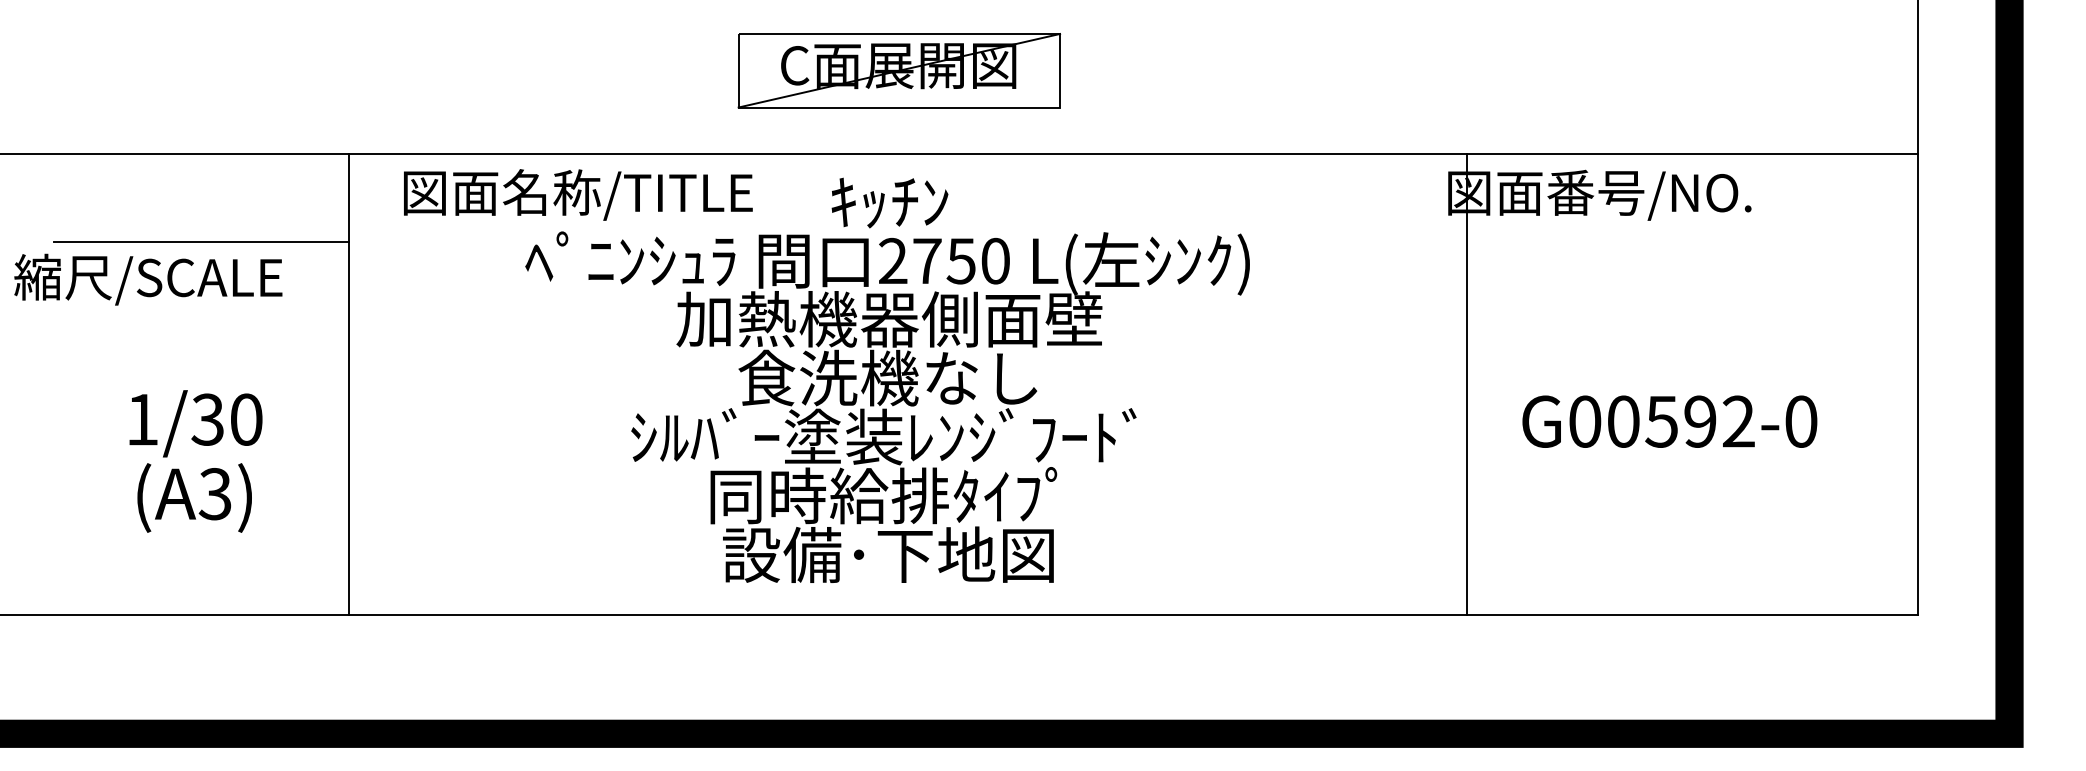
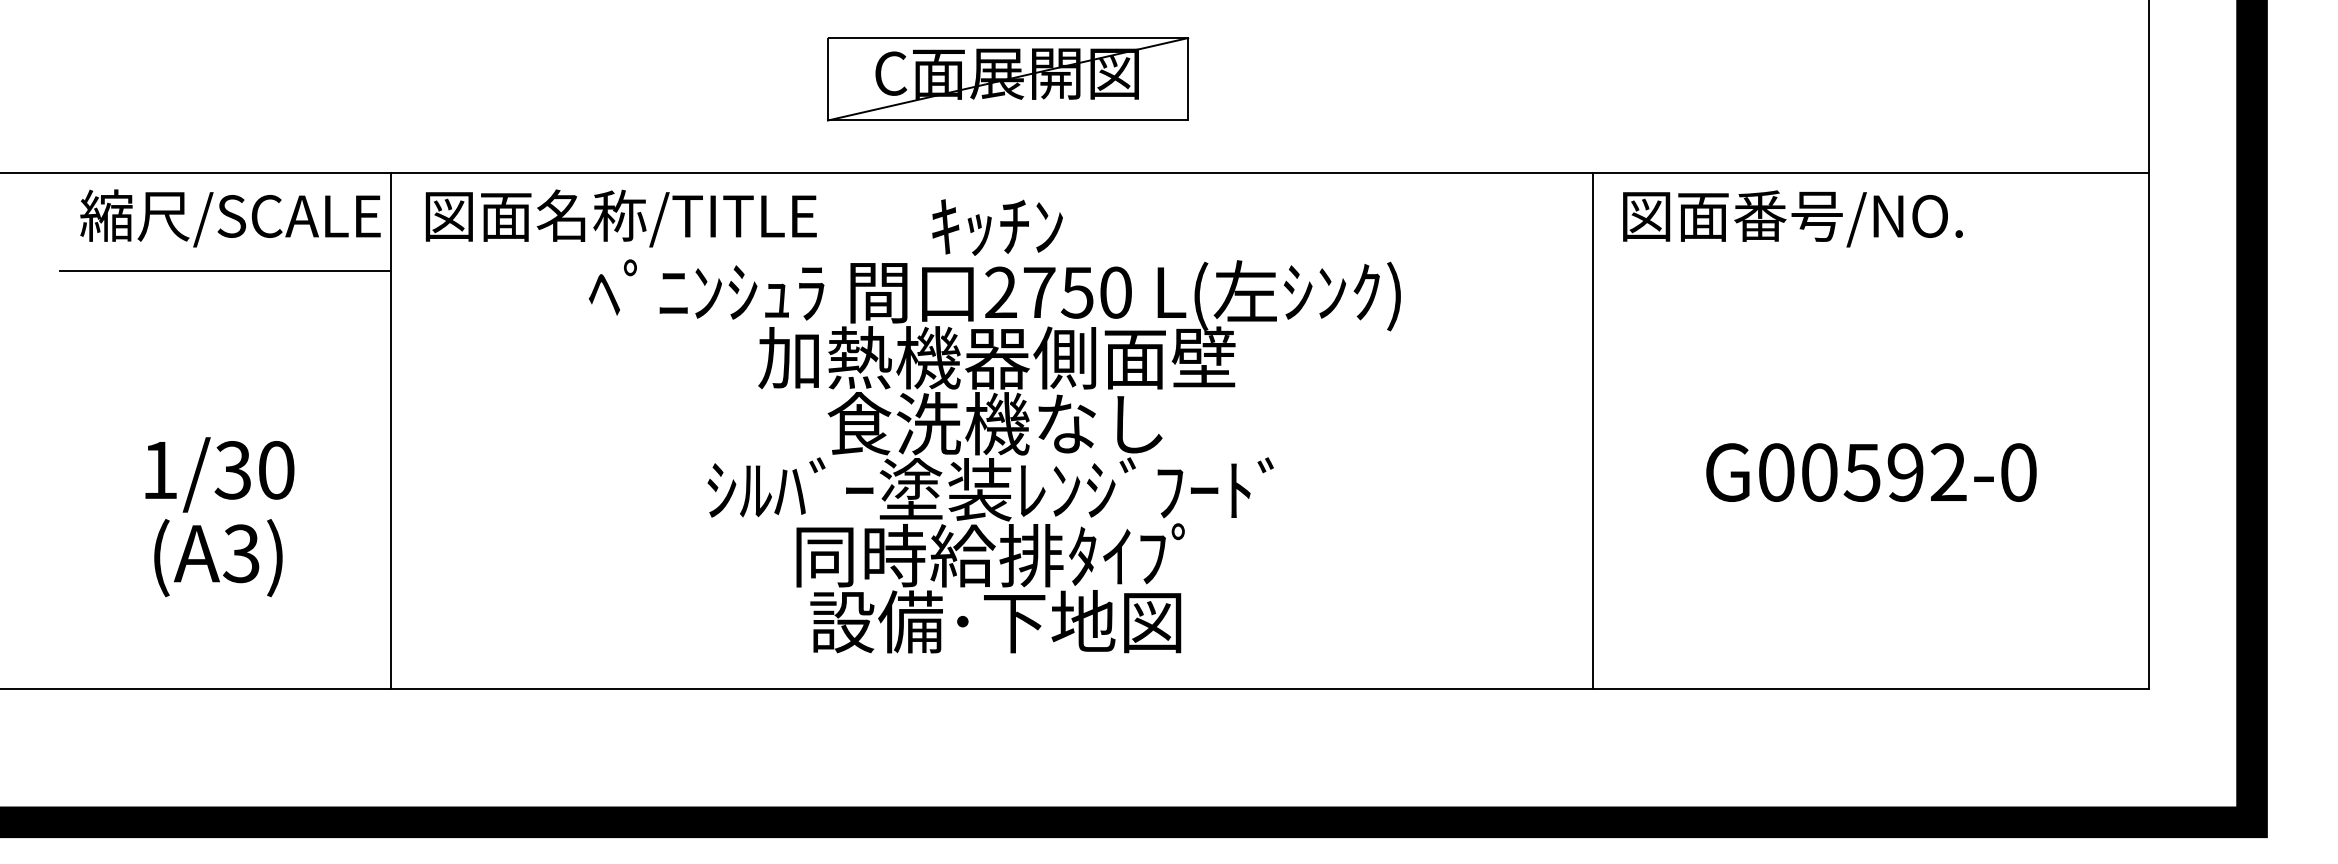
text: (577, 194) -> (620, 218), moved
text: (148, 279) -> (230, 218), moved
line: (1466, 385) -> (1592, 431), moved

